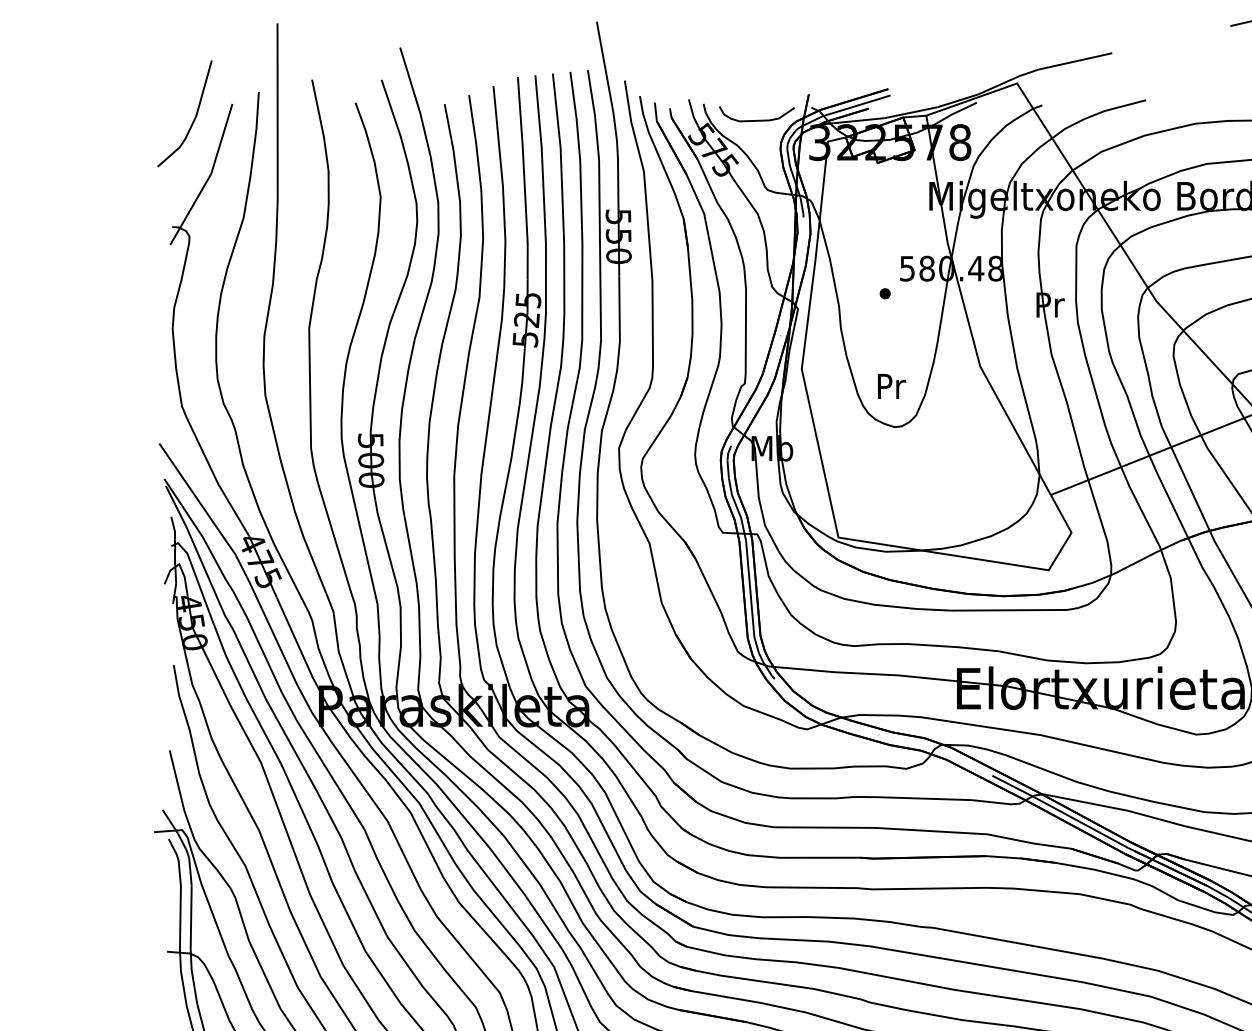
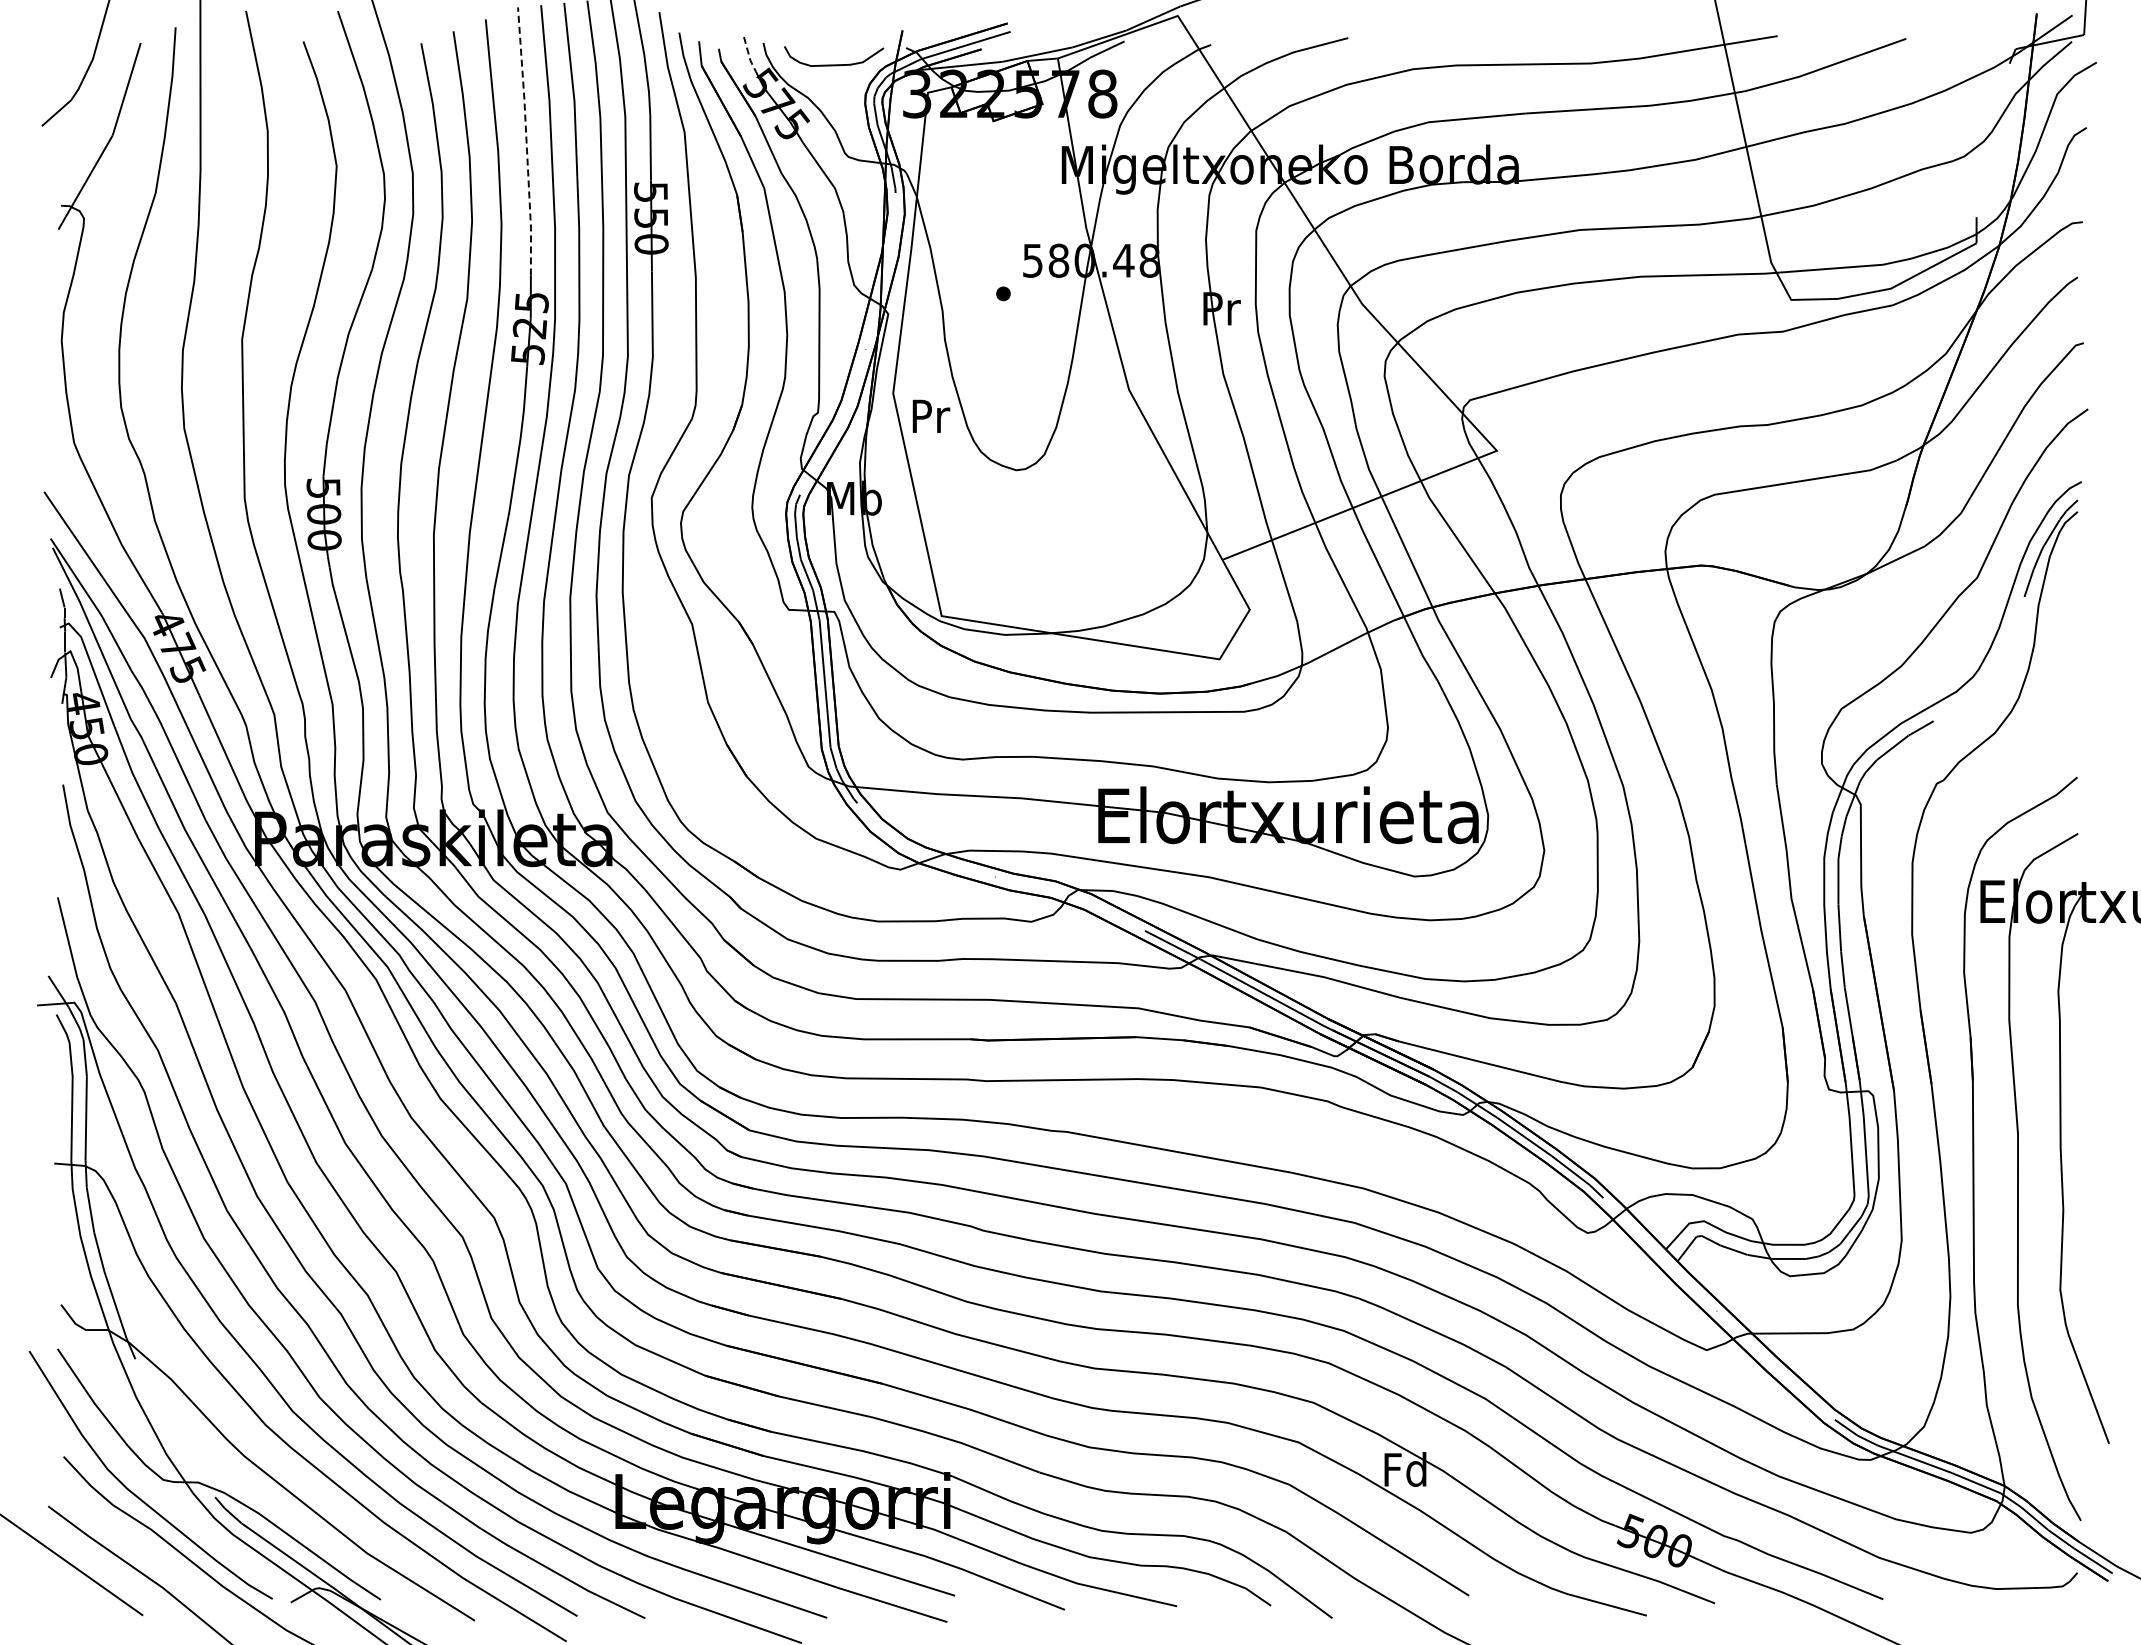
line: (693, 114) -> (749, 56), solid -> dashed
line: (524, 178) -> (526, 141), solid -> dashed
text: (892, 385) -> (931, 415), moved

